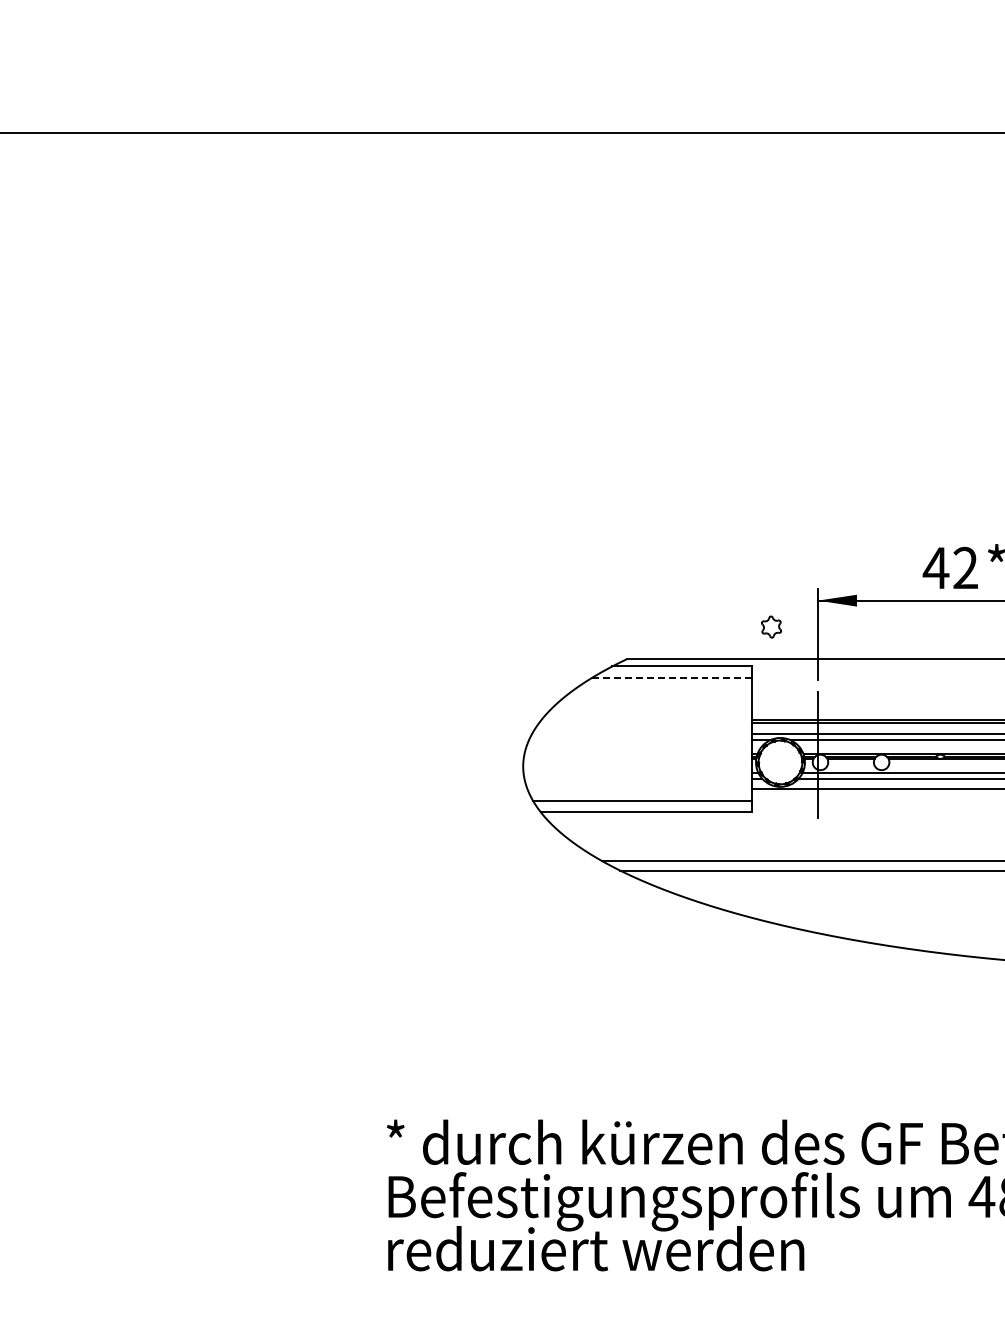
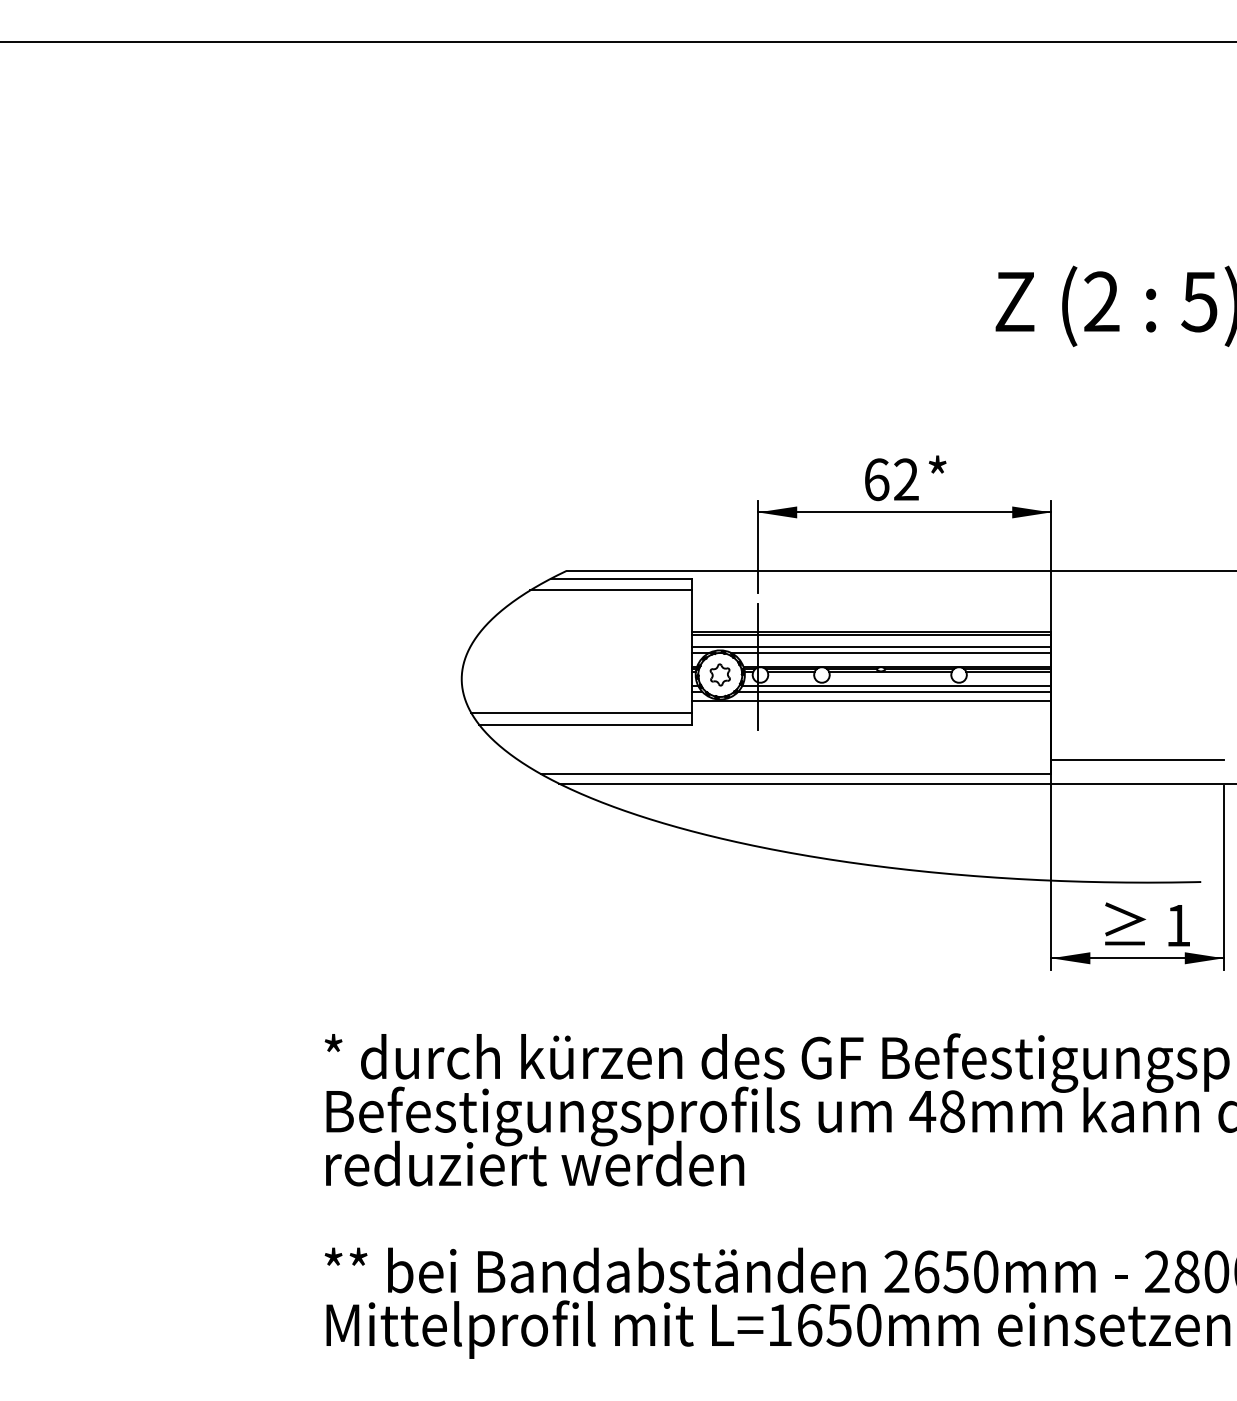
text: (935, 567) -> (876, 479), 42 -> 62
part: (770, 626) -> (719, 674), moved
line: (672, 678) -> (611, 590), dashed -> solid

